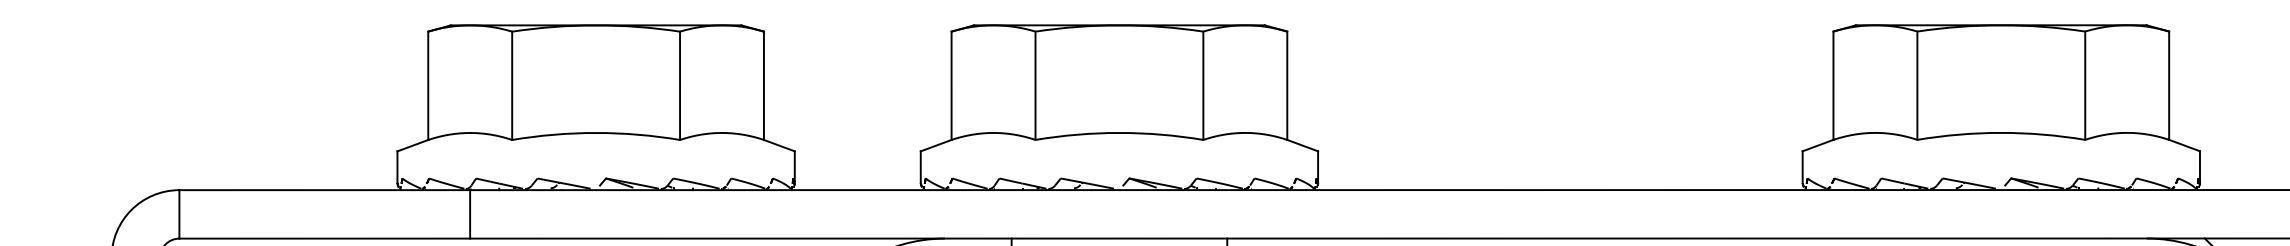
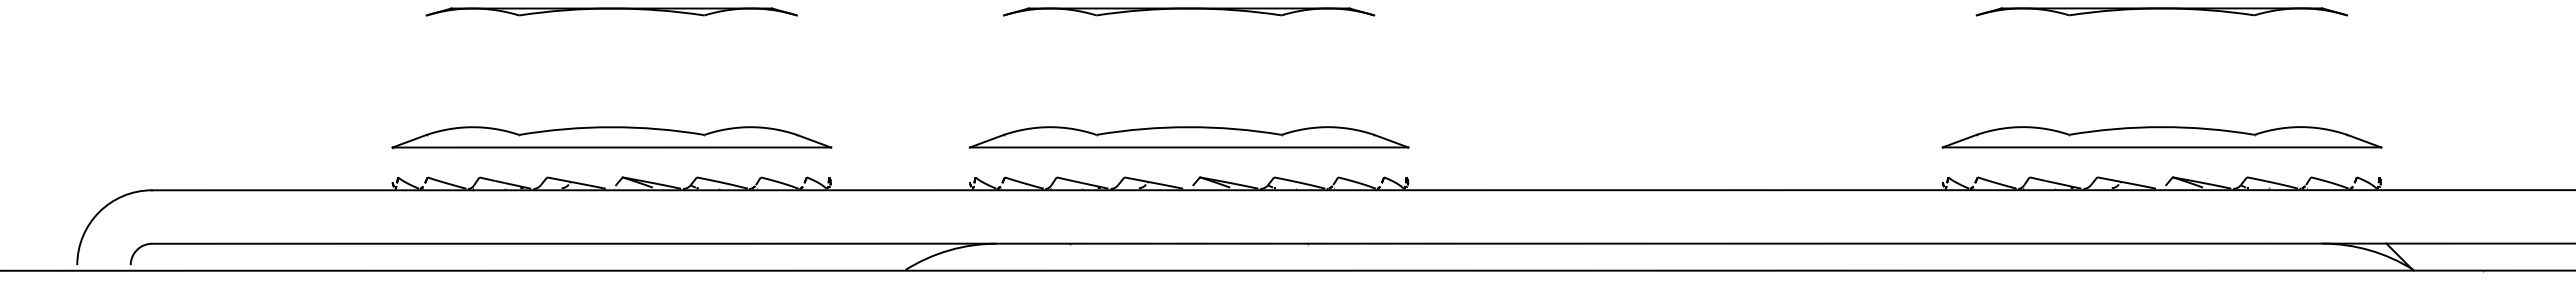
line: (595, 151) -> (611, 147), added
line: (1118, 151) -> (1188, 147), added
line: (2000, 151) -> (2161, 147), added

